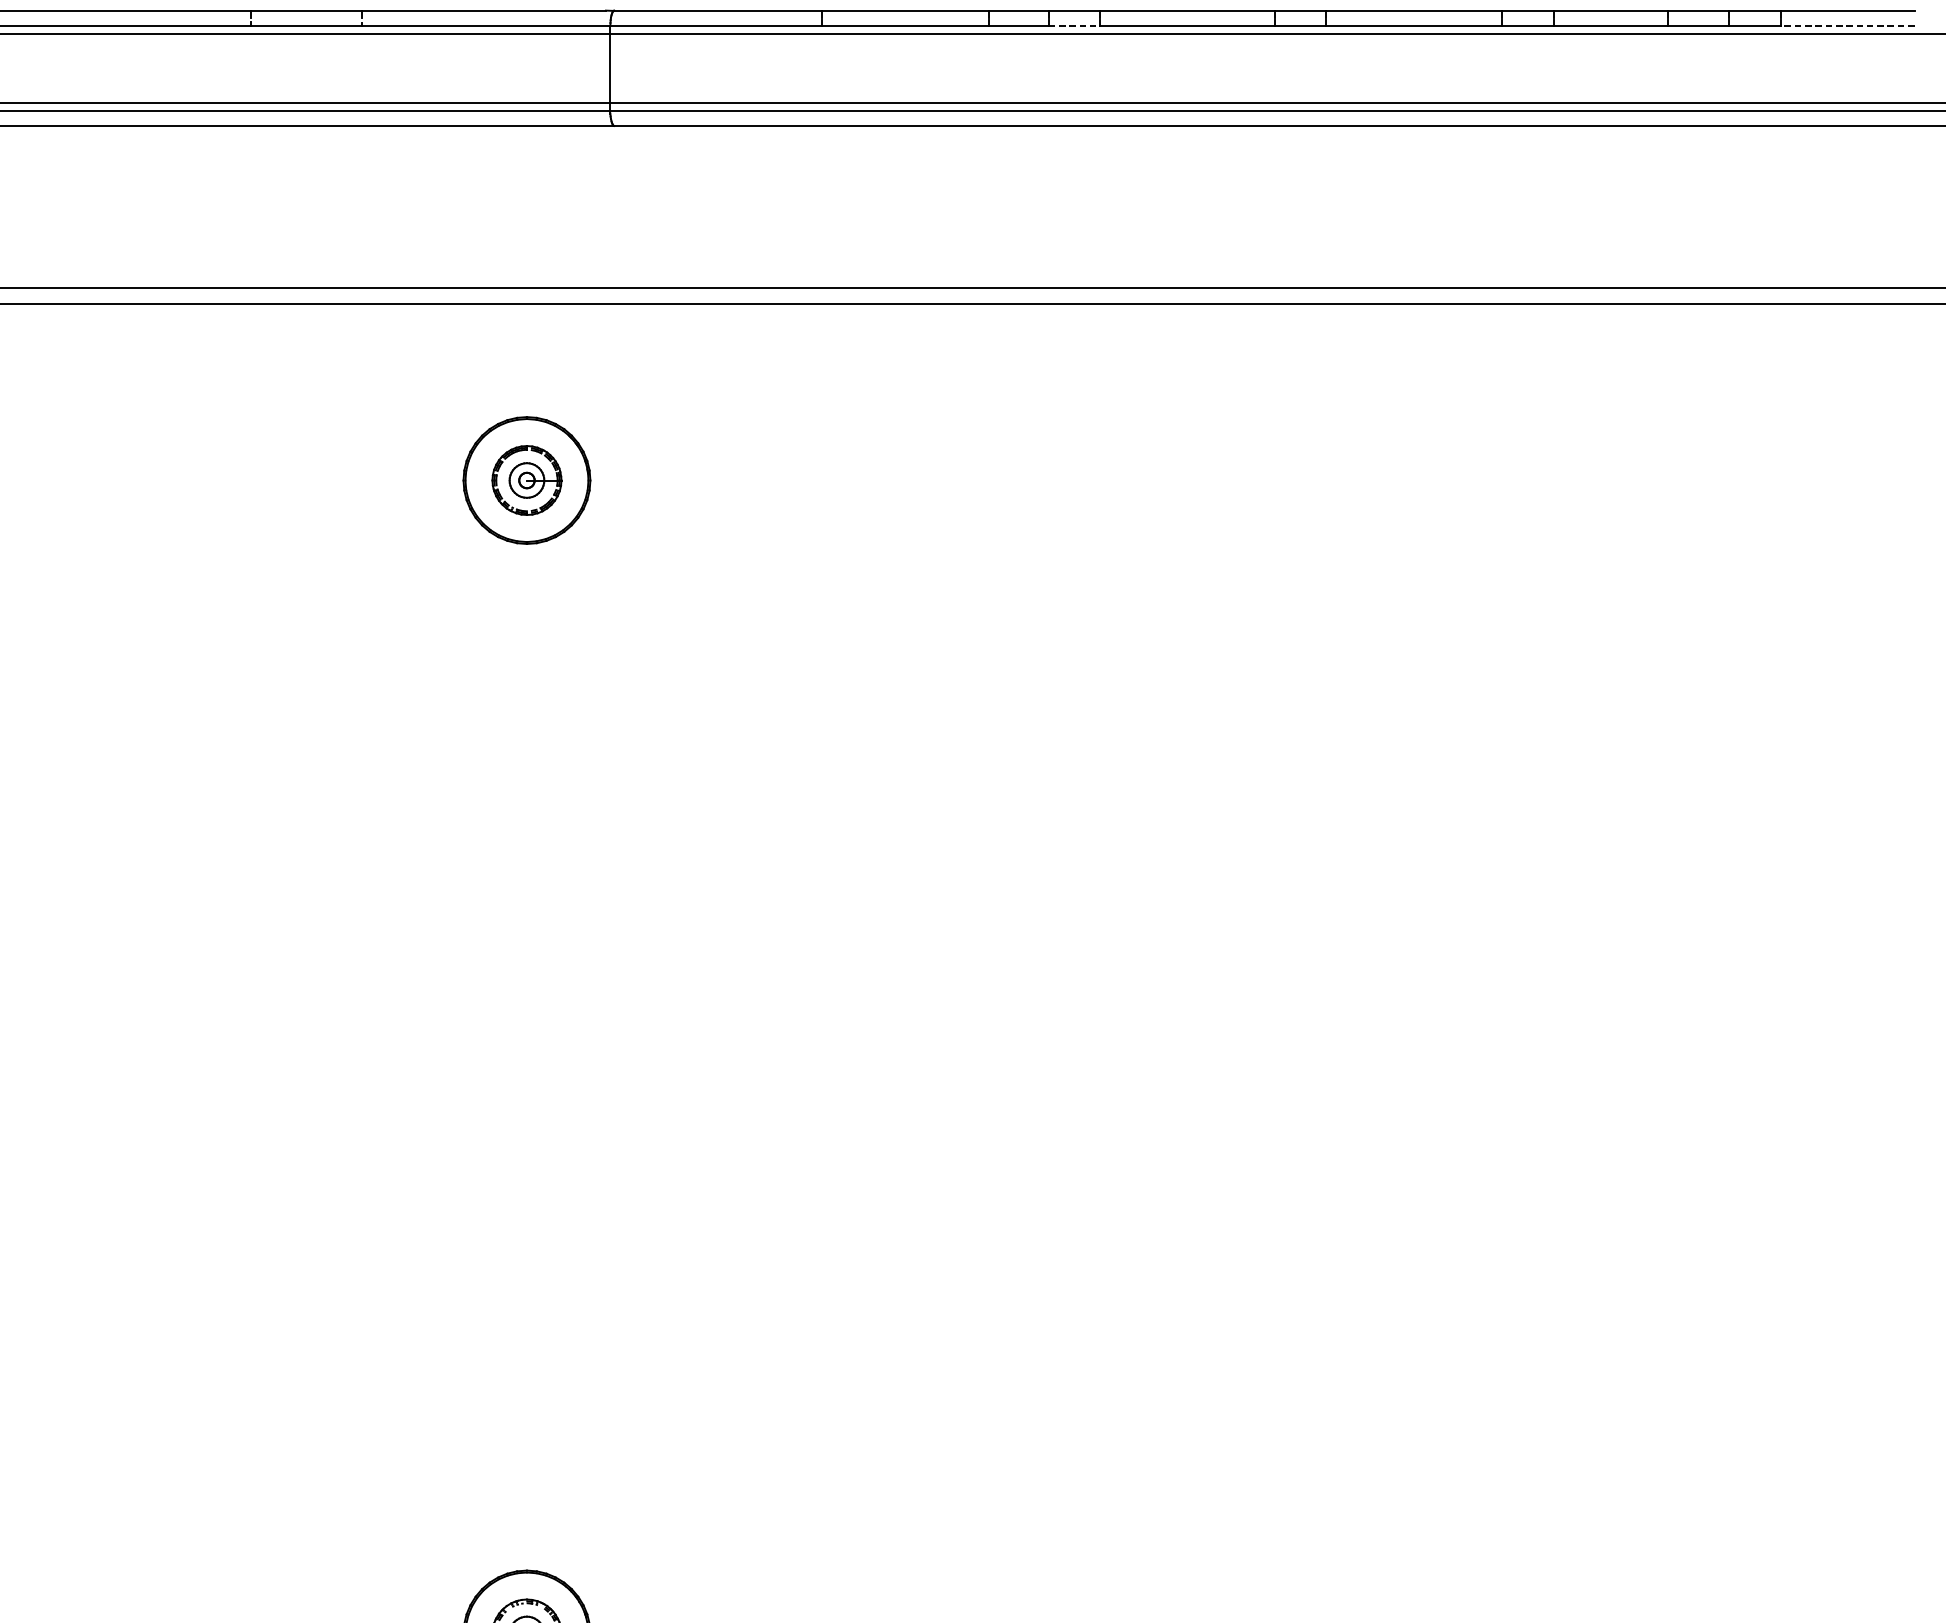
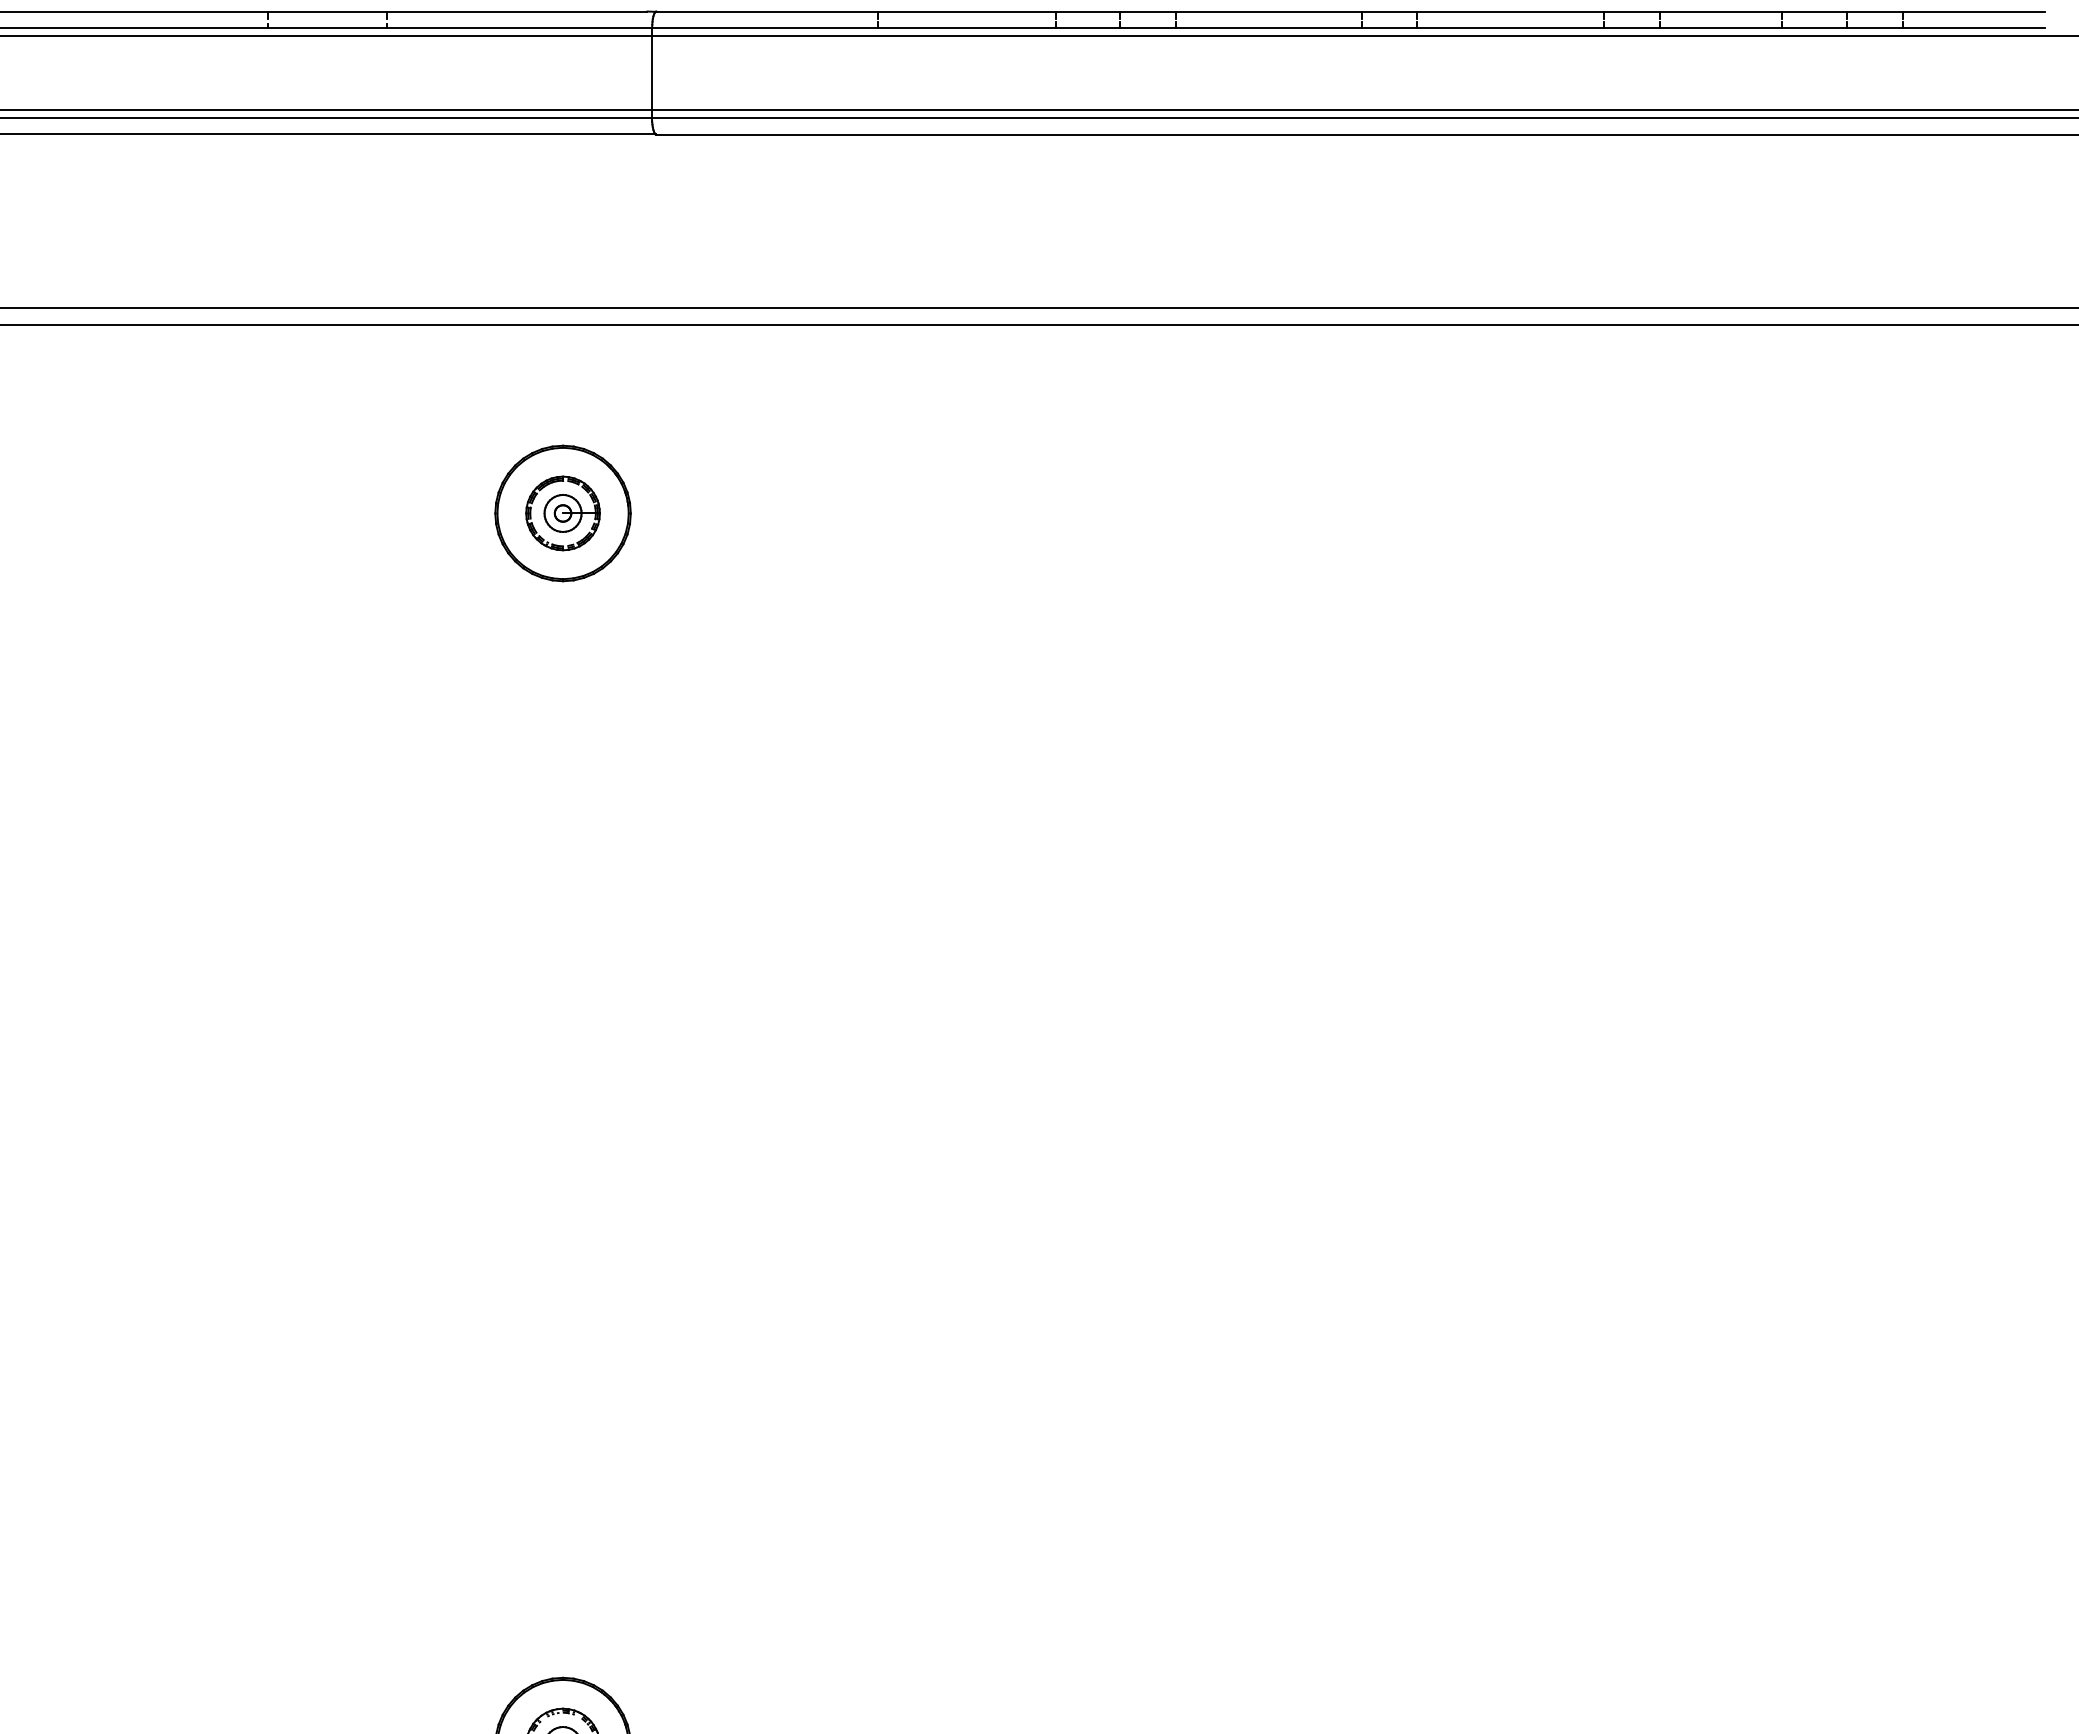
line: (1074, 25) -> (1147, 27), dashed -> solid
line: (1847, 25) -> (1973, 27), dashed -> solid

